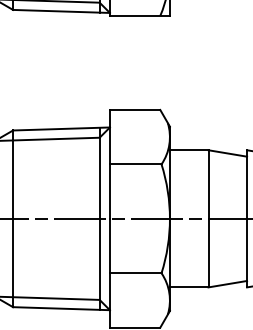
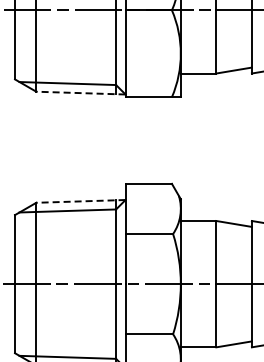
line: (61, 11) -> (80, 93), solid -> dashed
line: (61, 129) -> (80, 201), solid -> dashed

